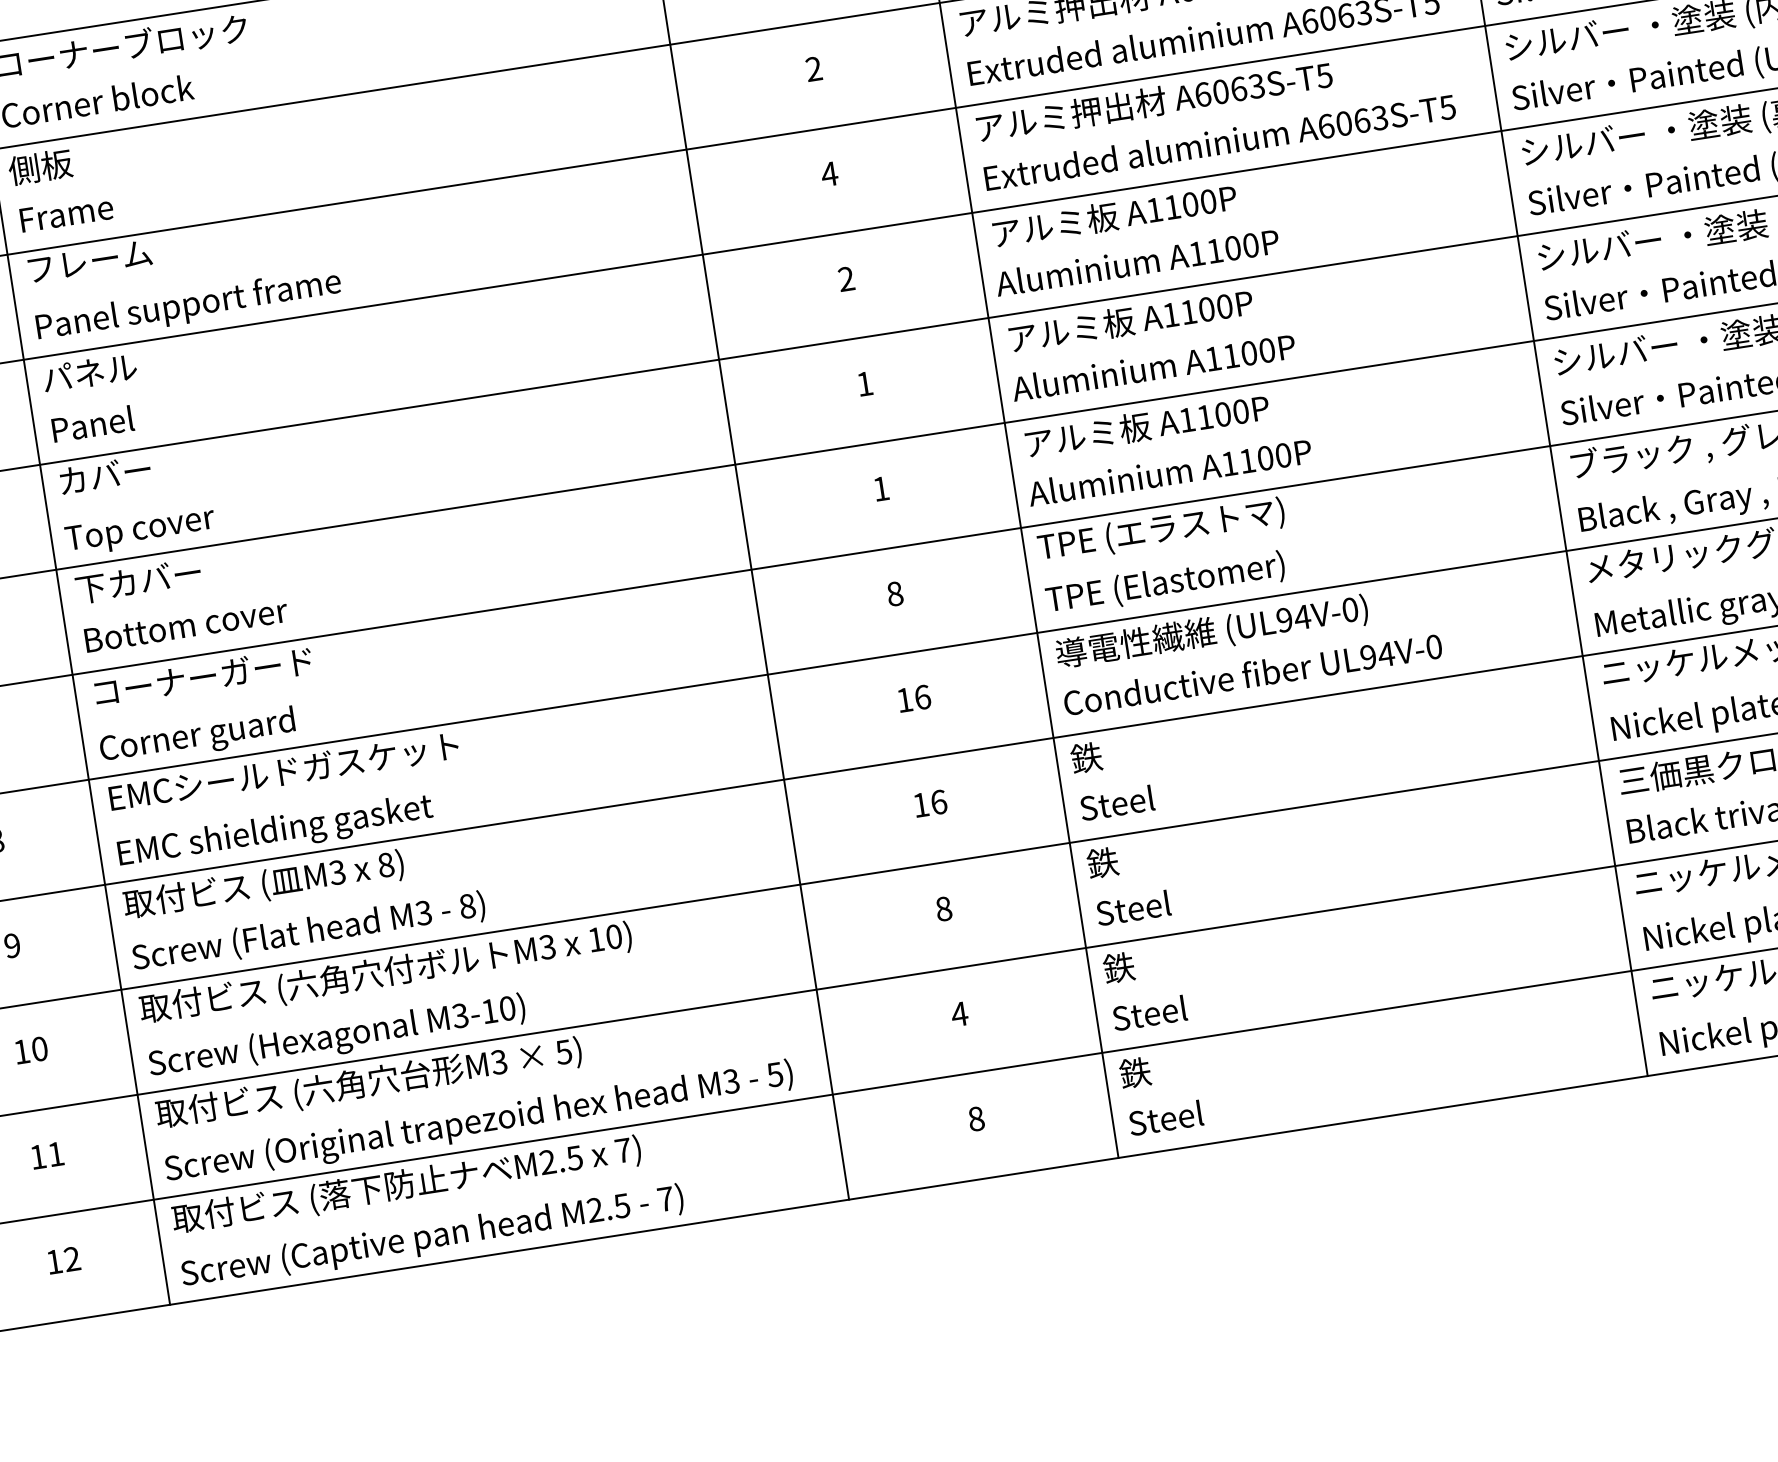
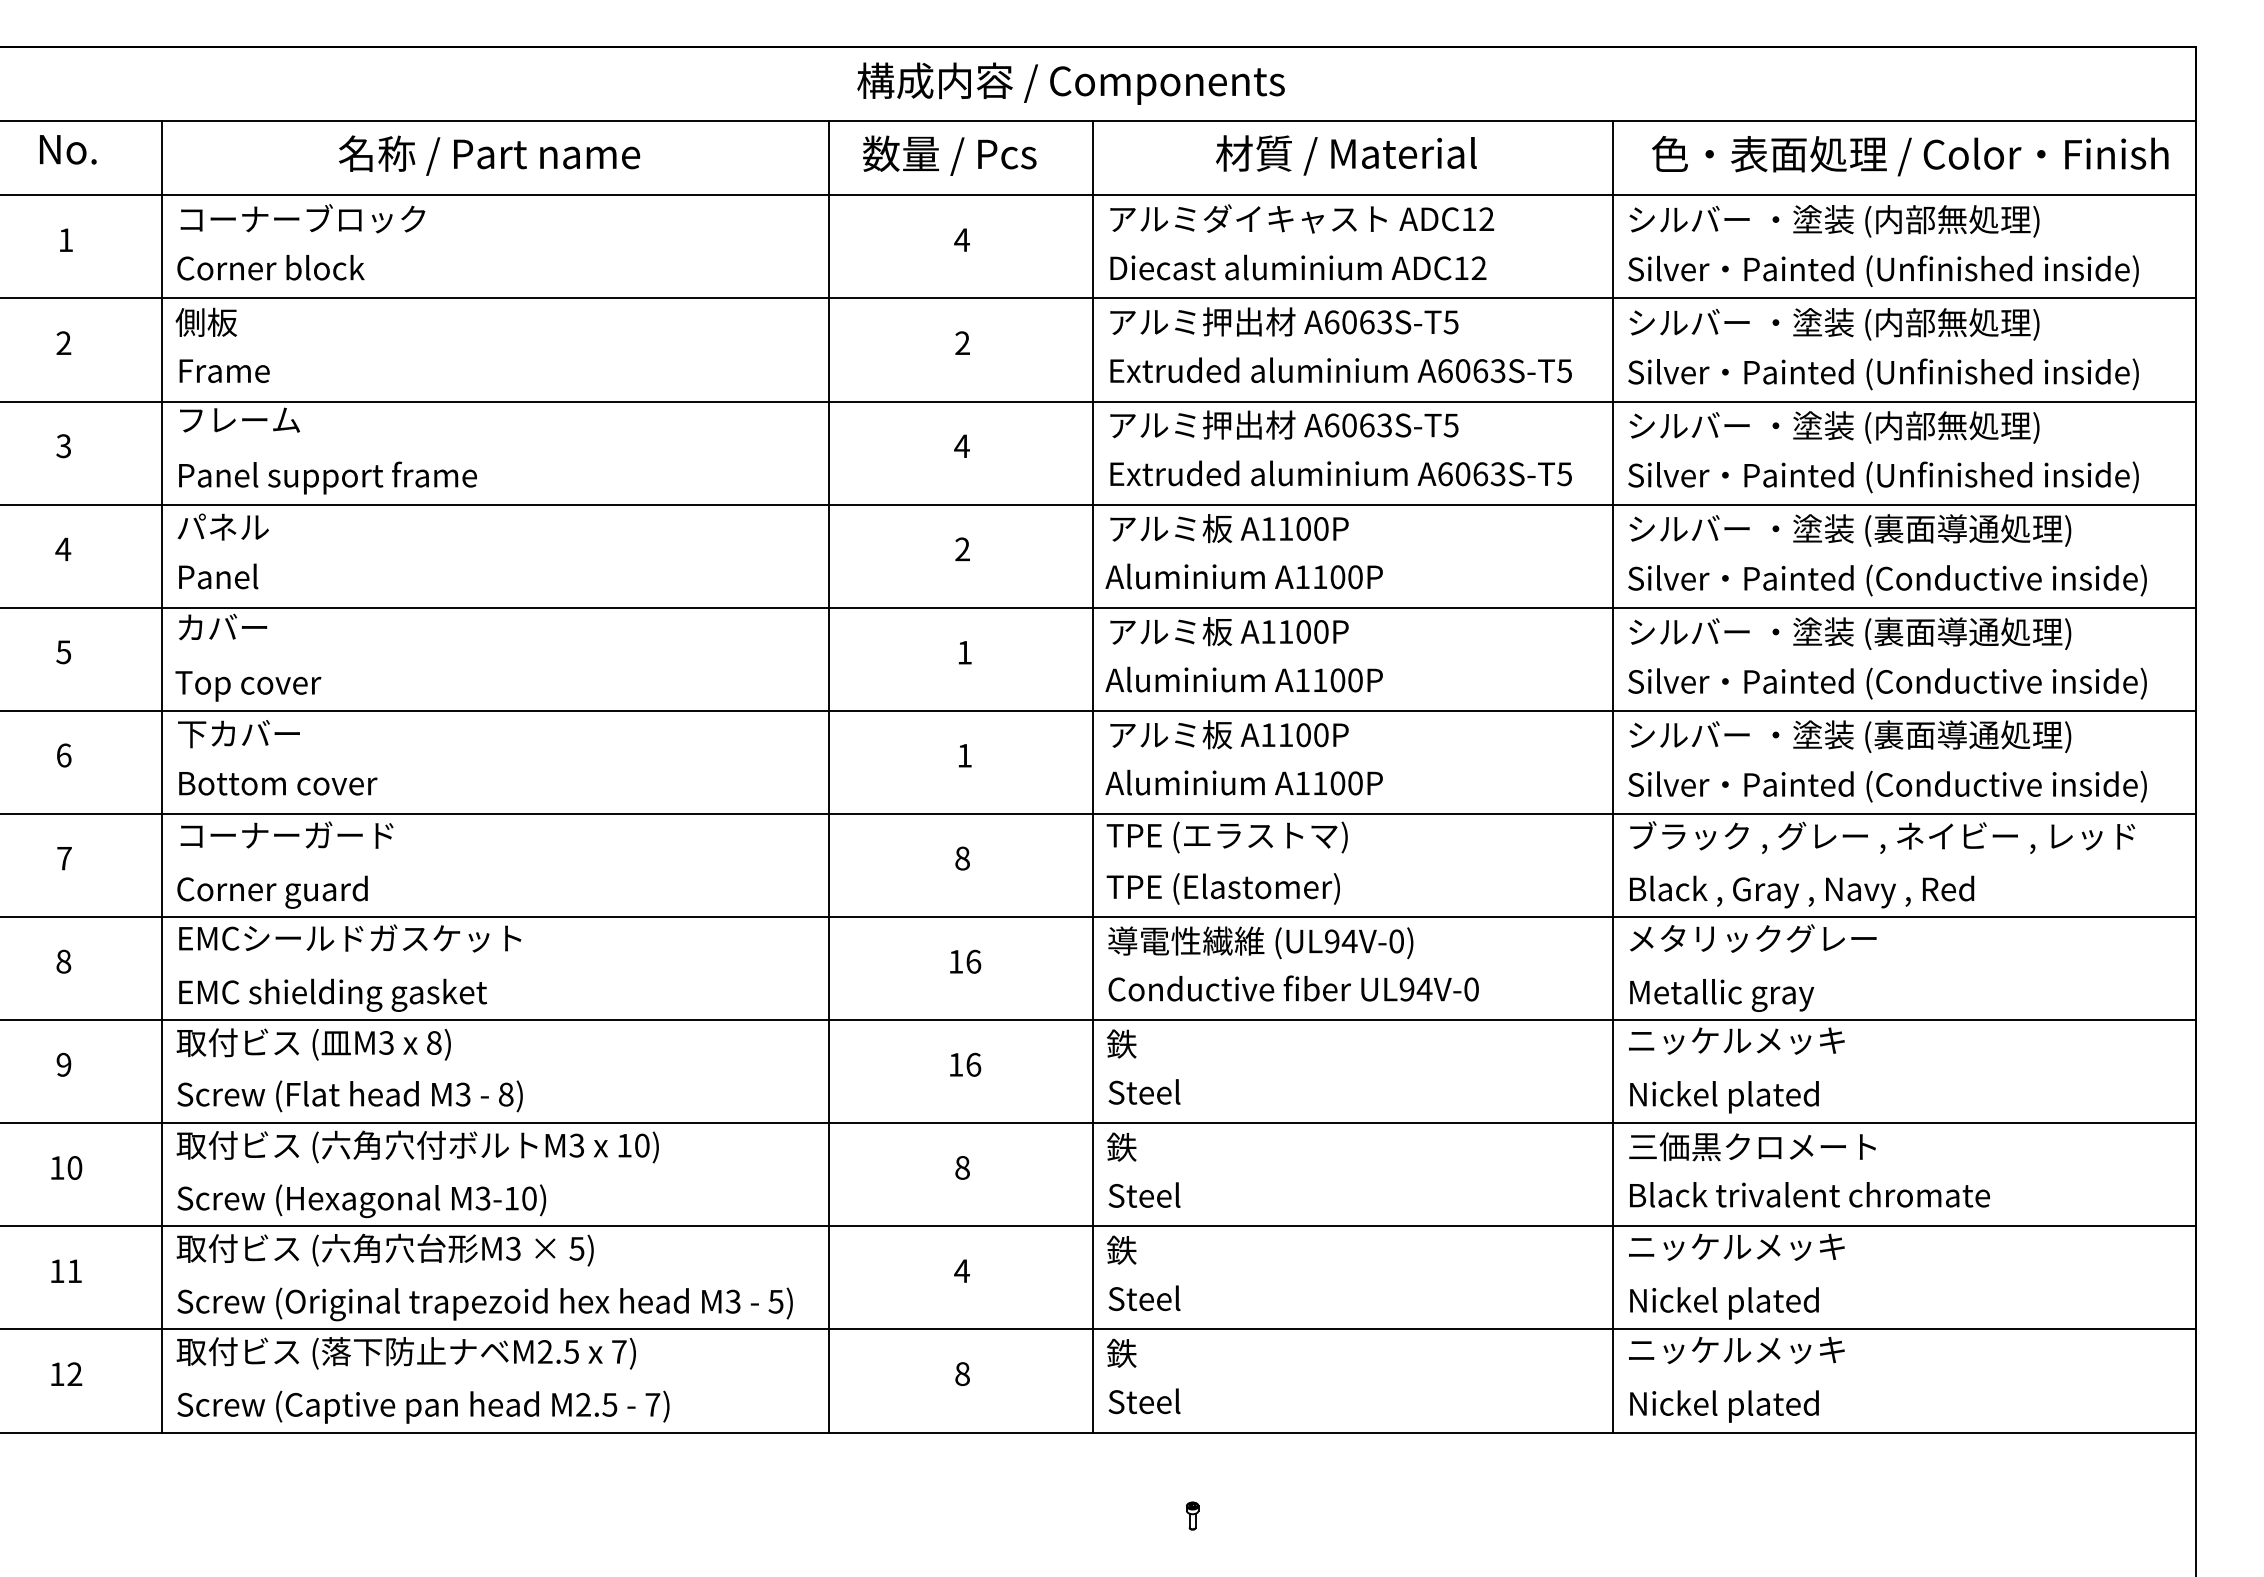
part: (1232, 1226) -> (1192, 1515), added

